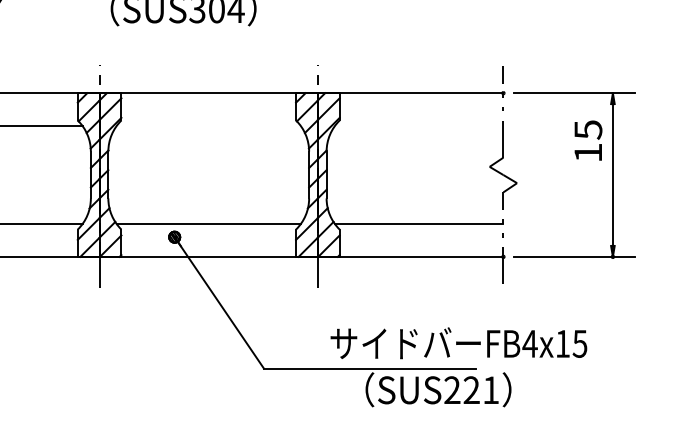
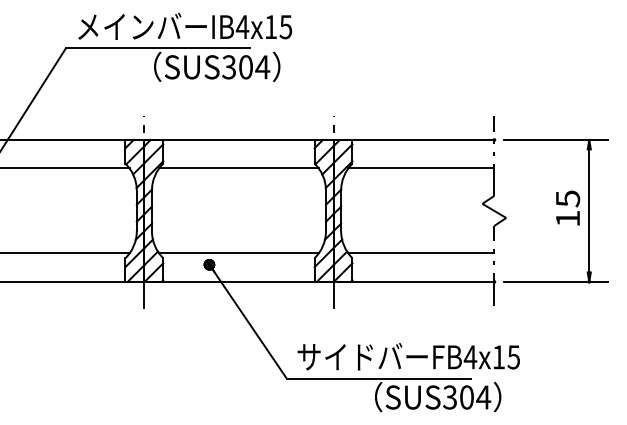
line: (208, 126) -> (238, 168), added
line: (419, 126) -> (421, 168), added
text: (588, 139) -> (568, 207), moved
text: (458, 342) -> (408, 356), moved
text: (472, 390) -> (467, 397), SUS221 -> SUS304

